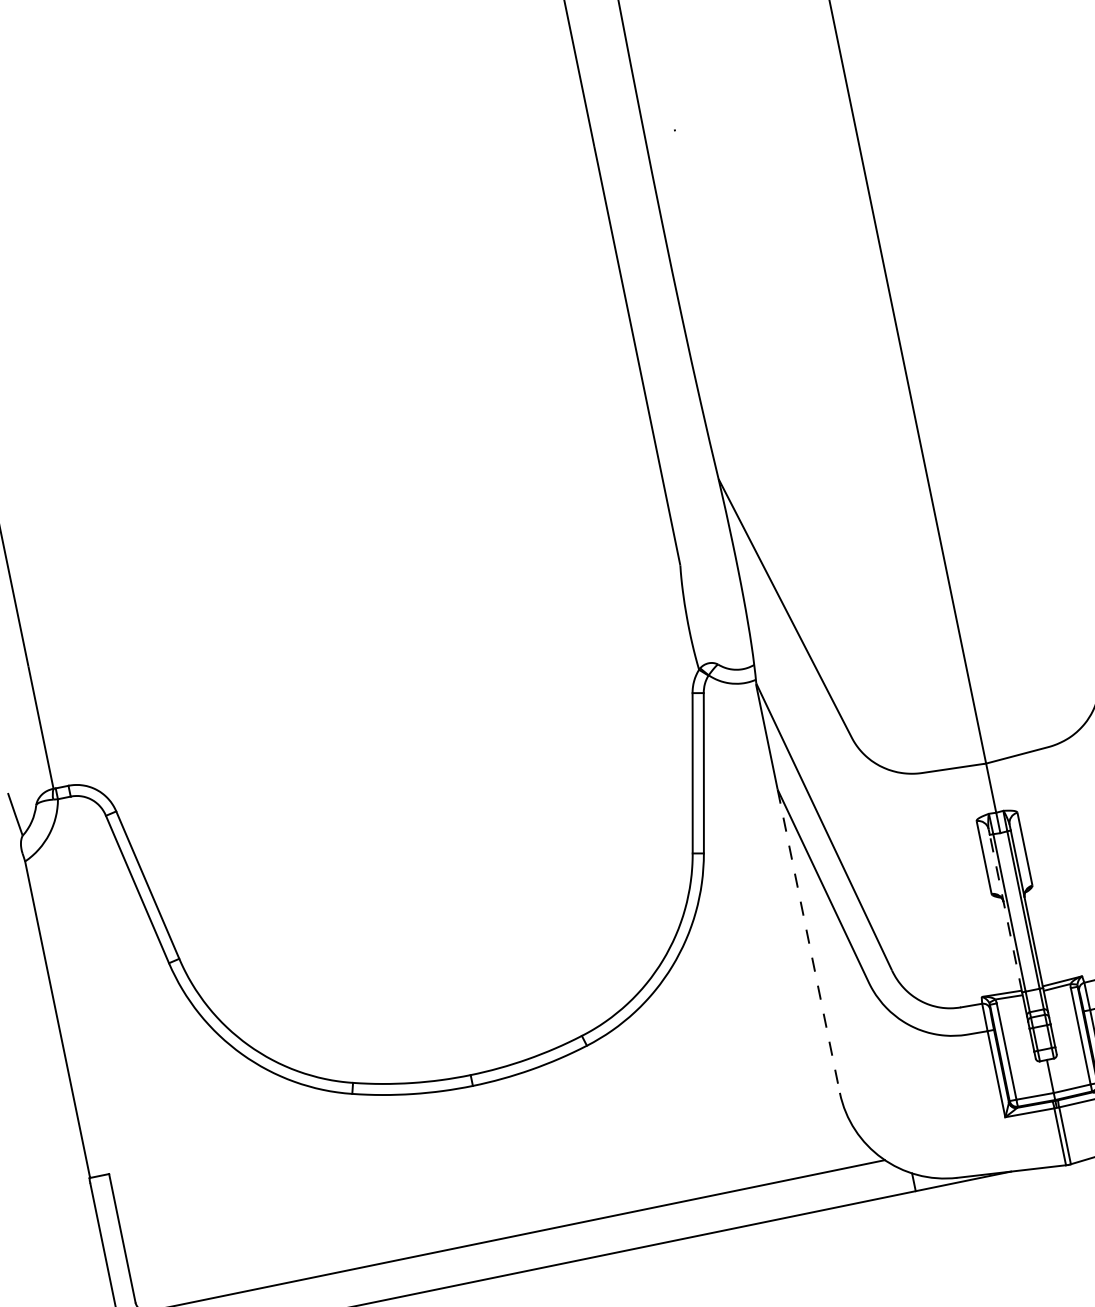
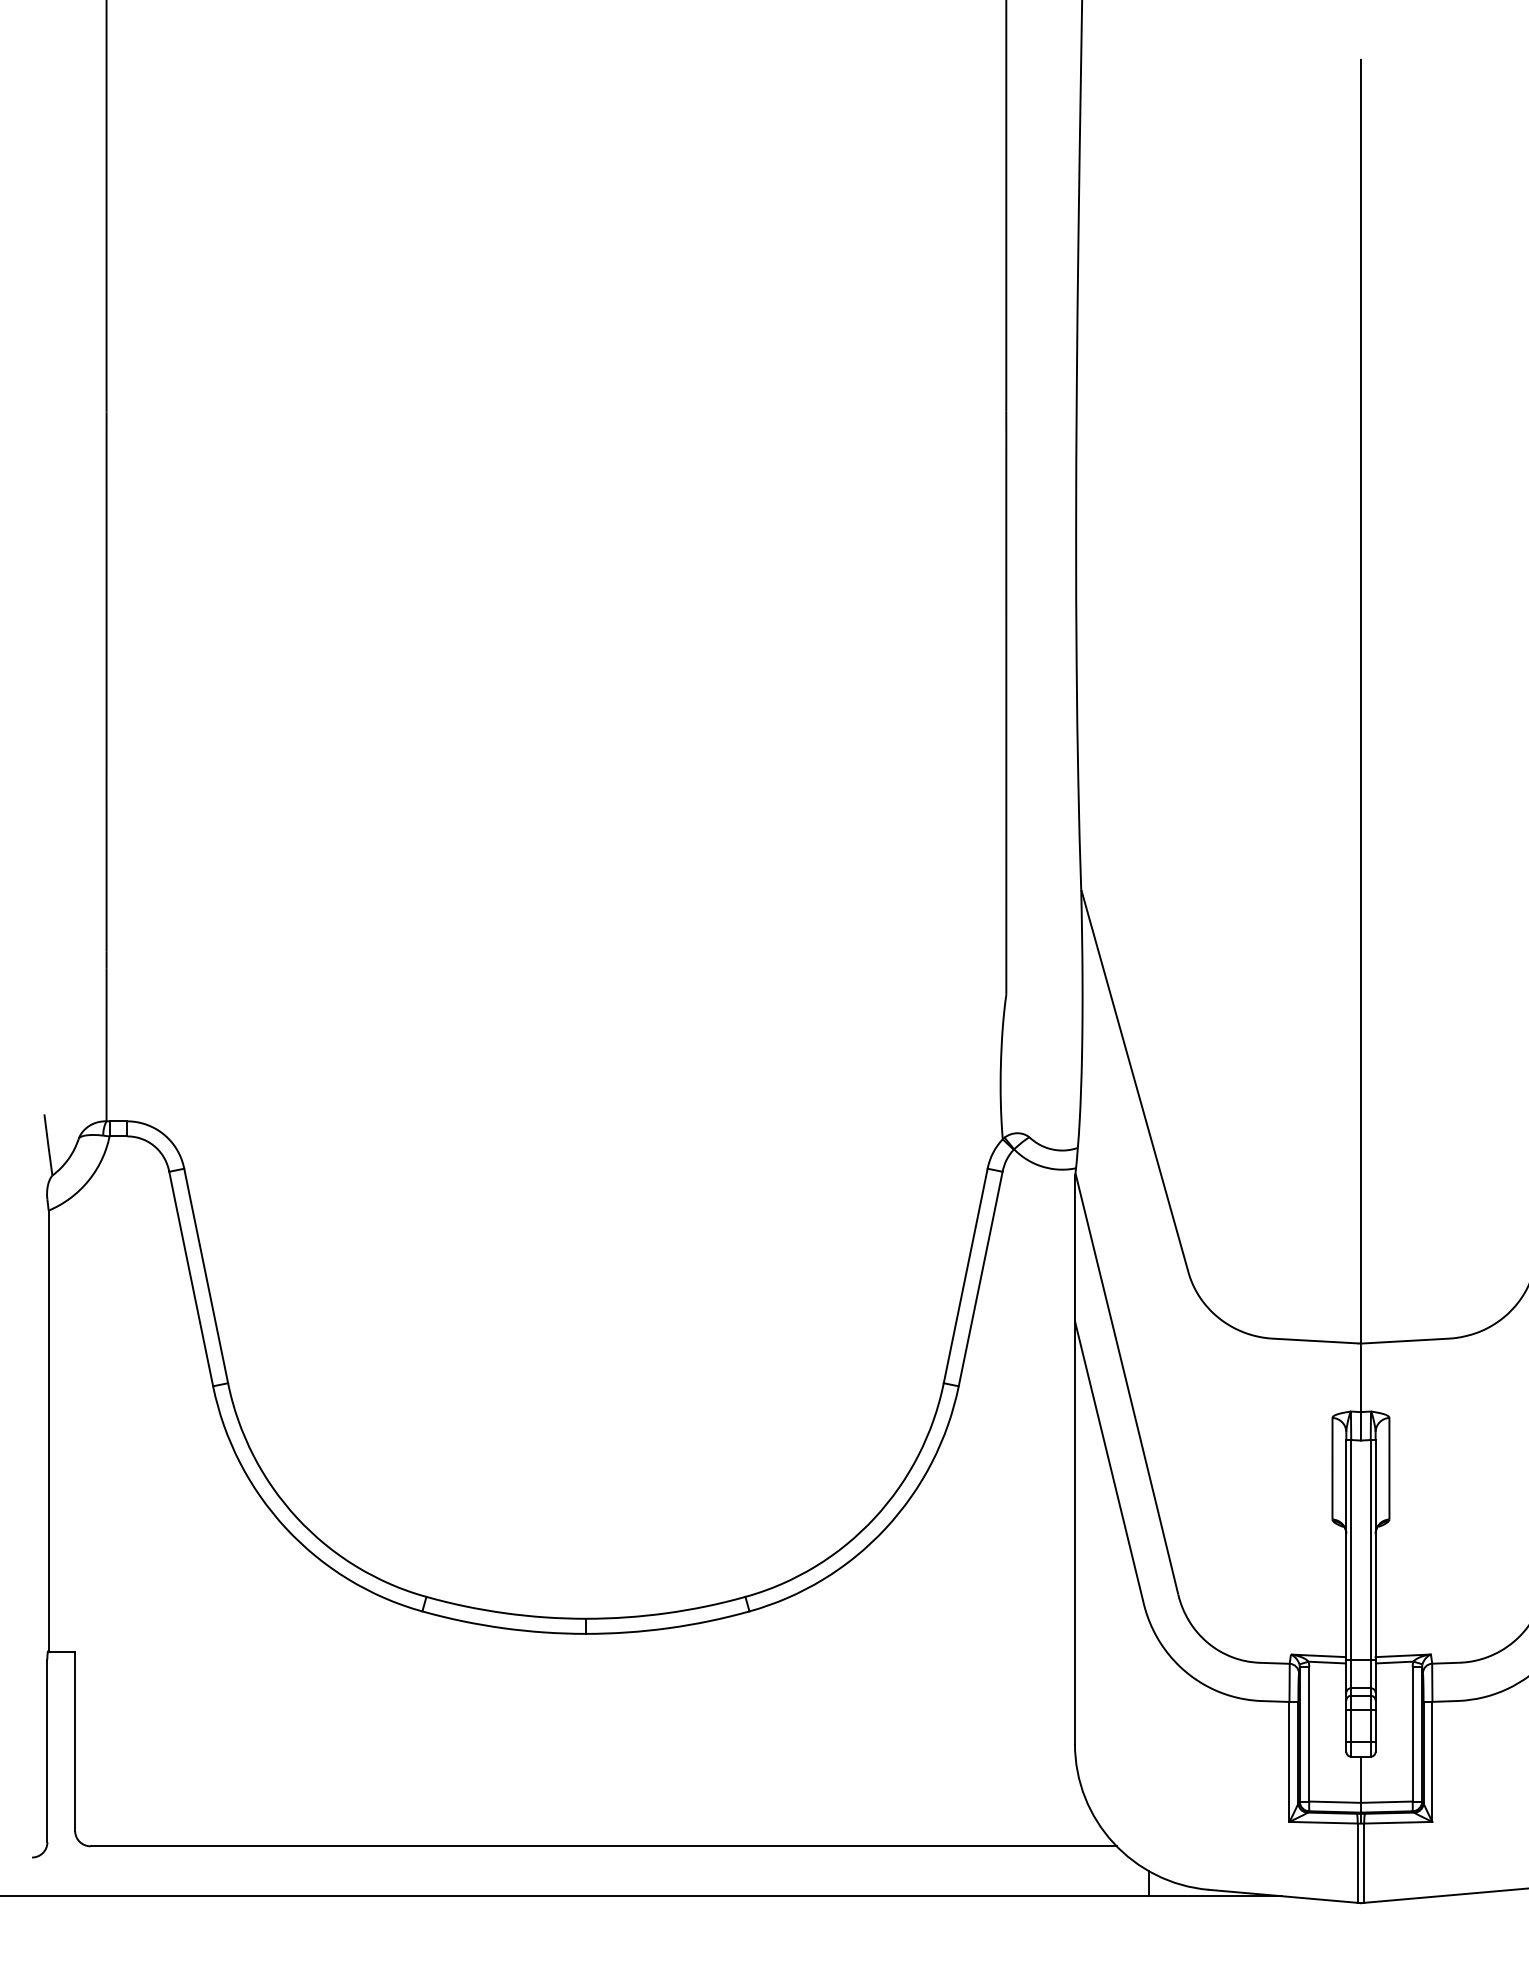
line: (1006, 913) -> (1346, 1549), dashed -> solid
line: (808, 941) -> (1074, 1533), dashed -> solid

